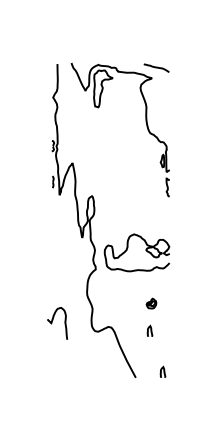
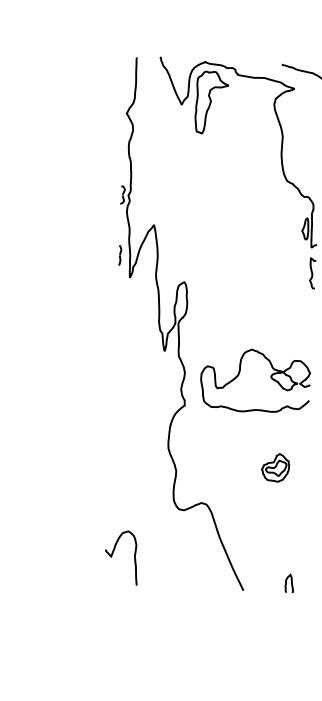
part: (151, 303) -> (275, 467), size x1.67
curve: (53, 320) -> (115, 552), moved
curve: (148, 330) -> (268, 512), removed

